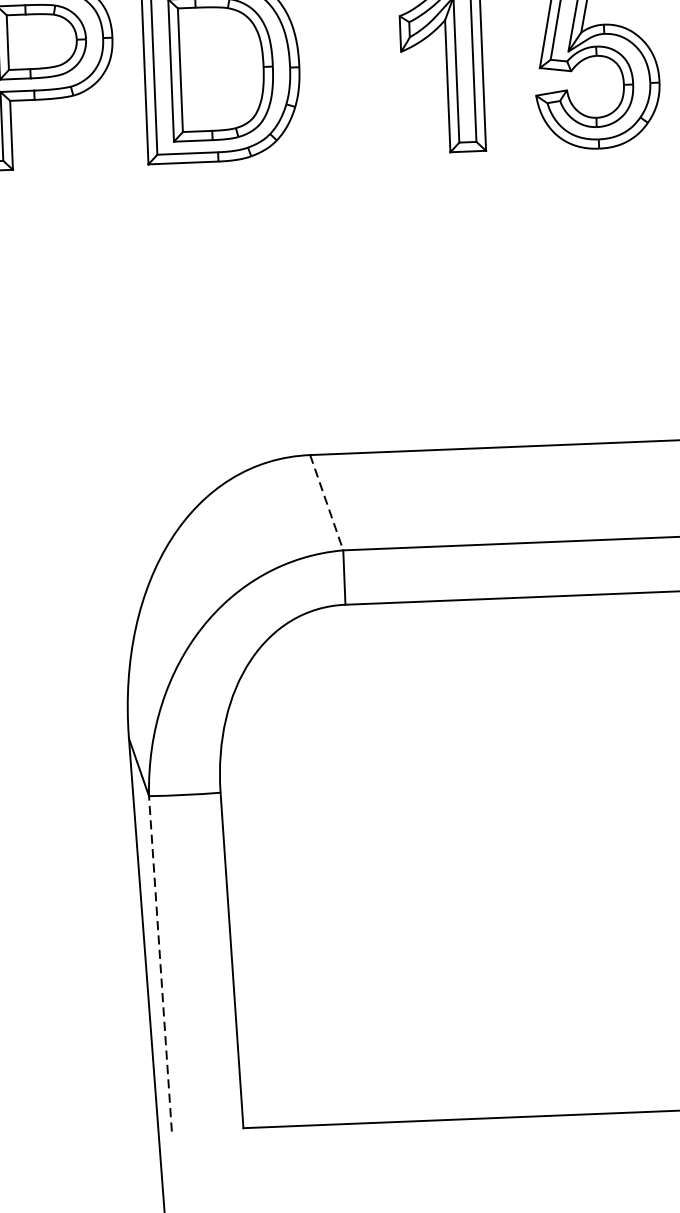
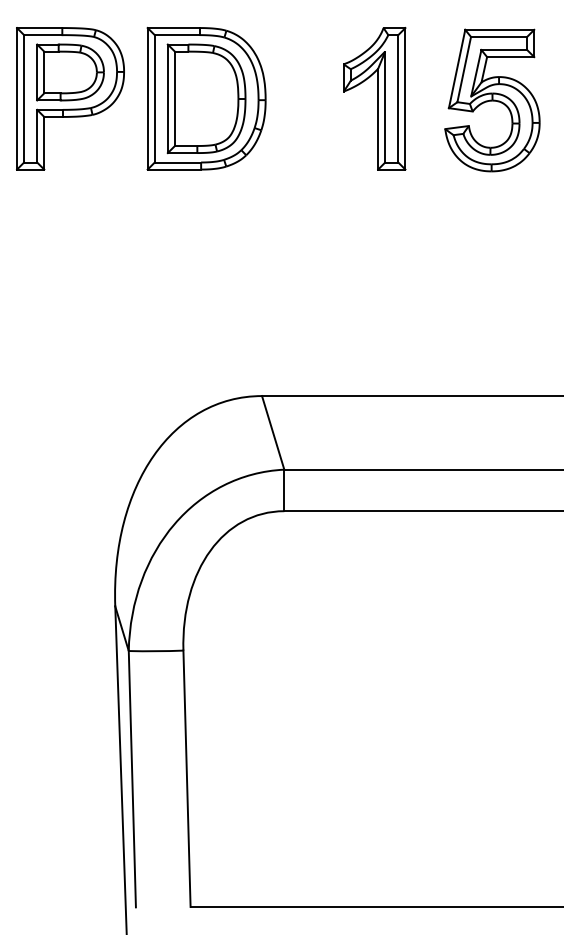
line: (327, 503) -> (273, 433), dashed -> solid
line: (160, 962) -> (132, 778), dashed -> solid

